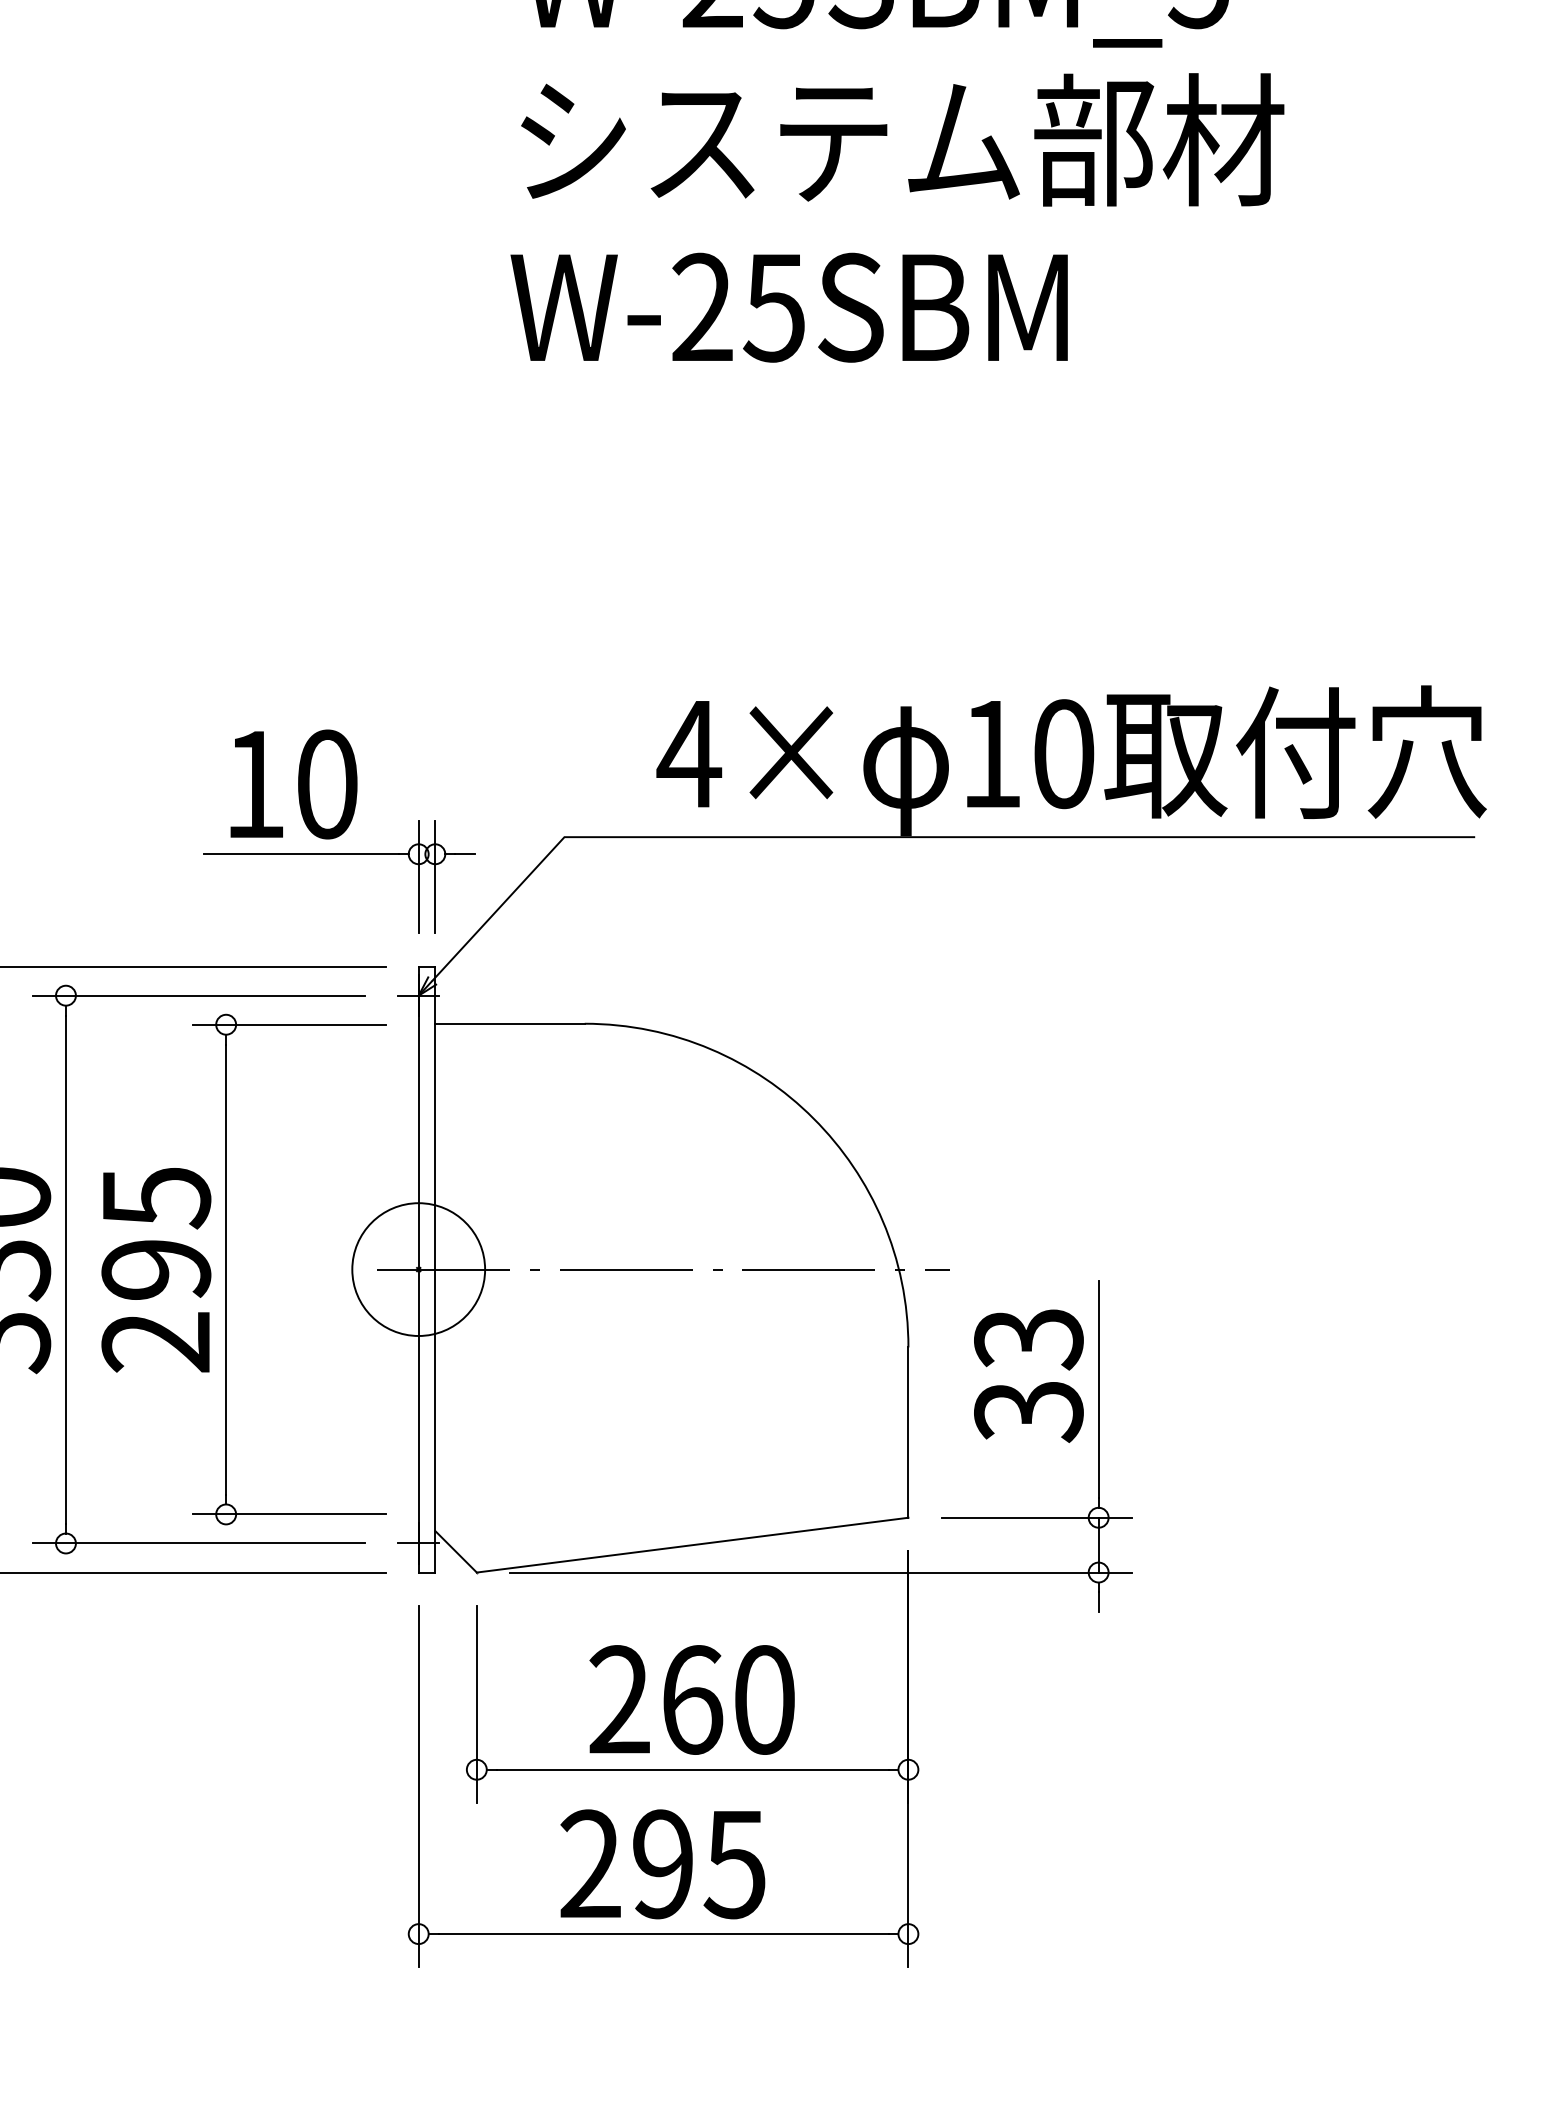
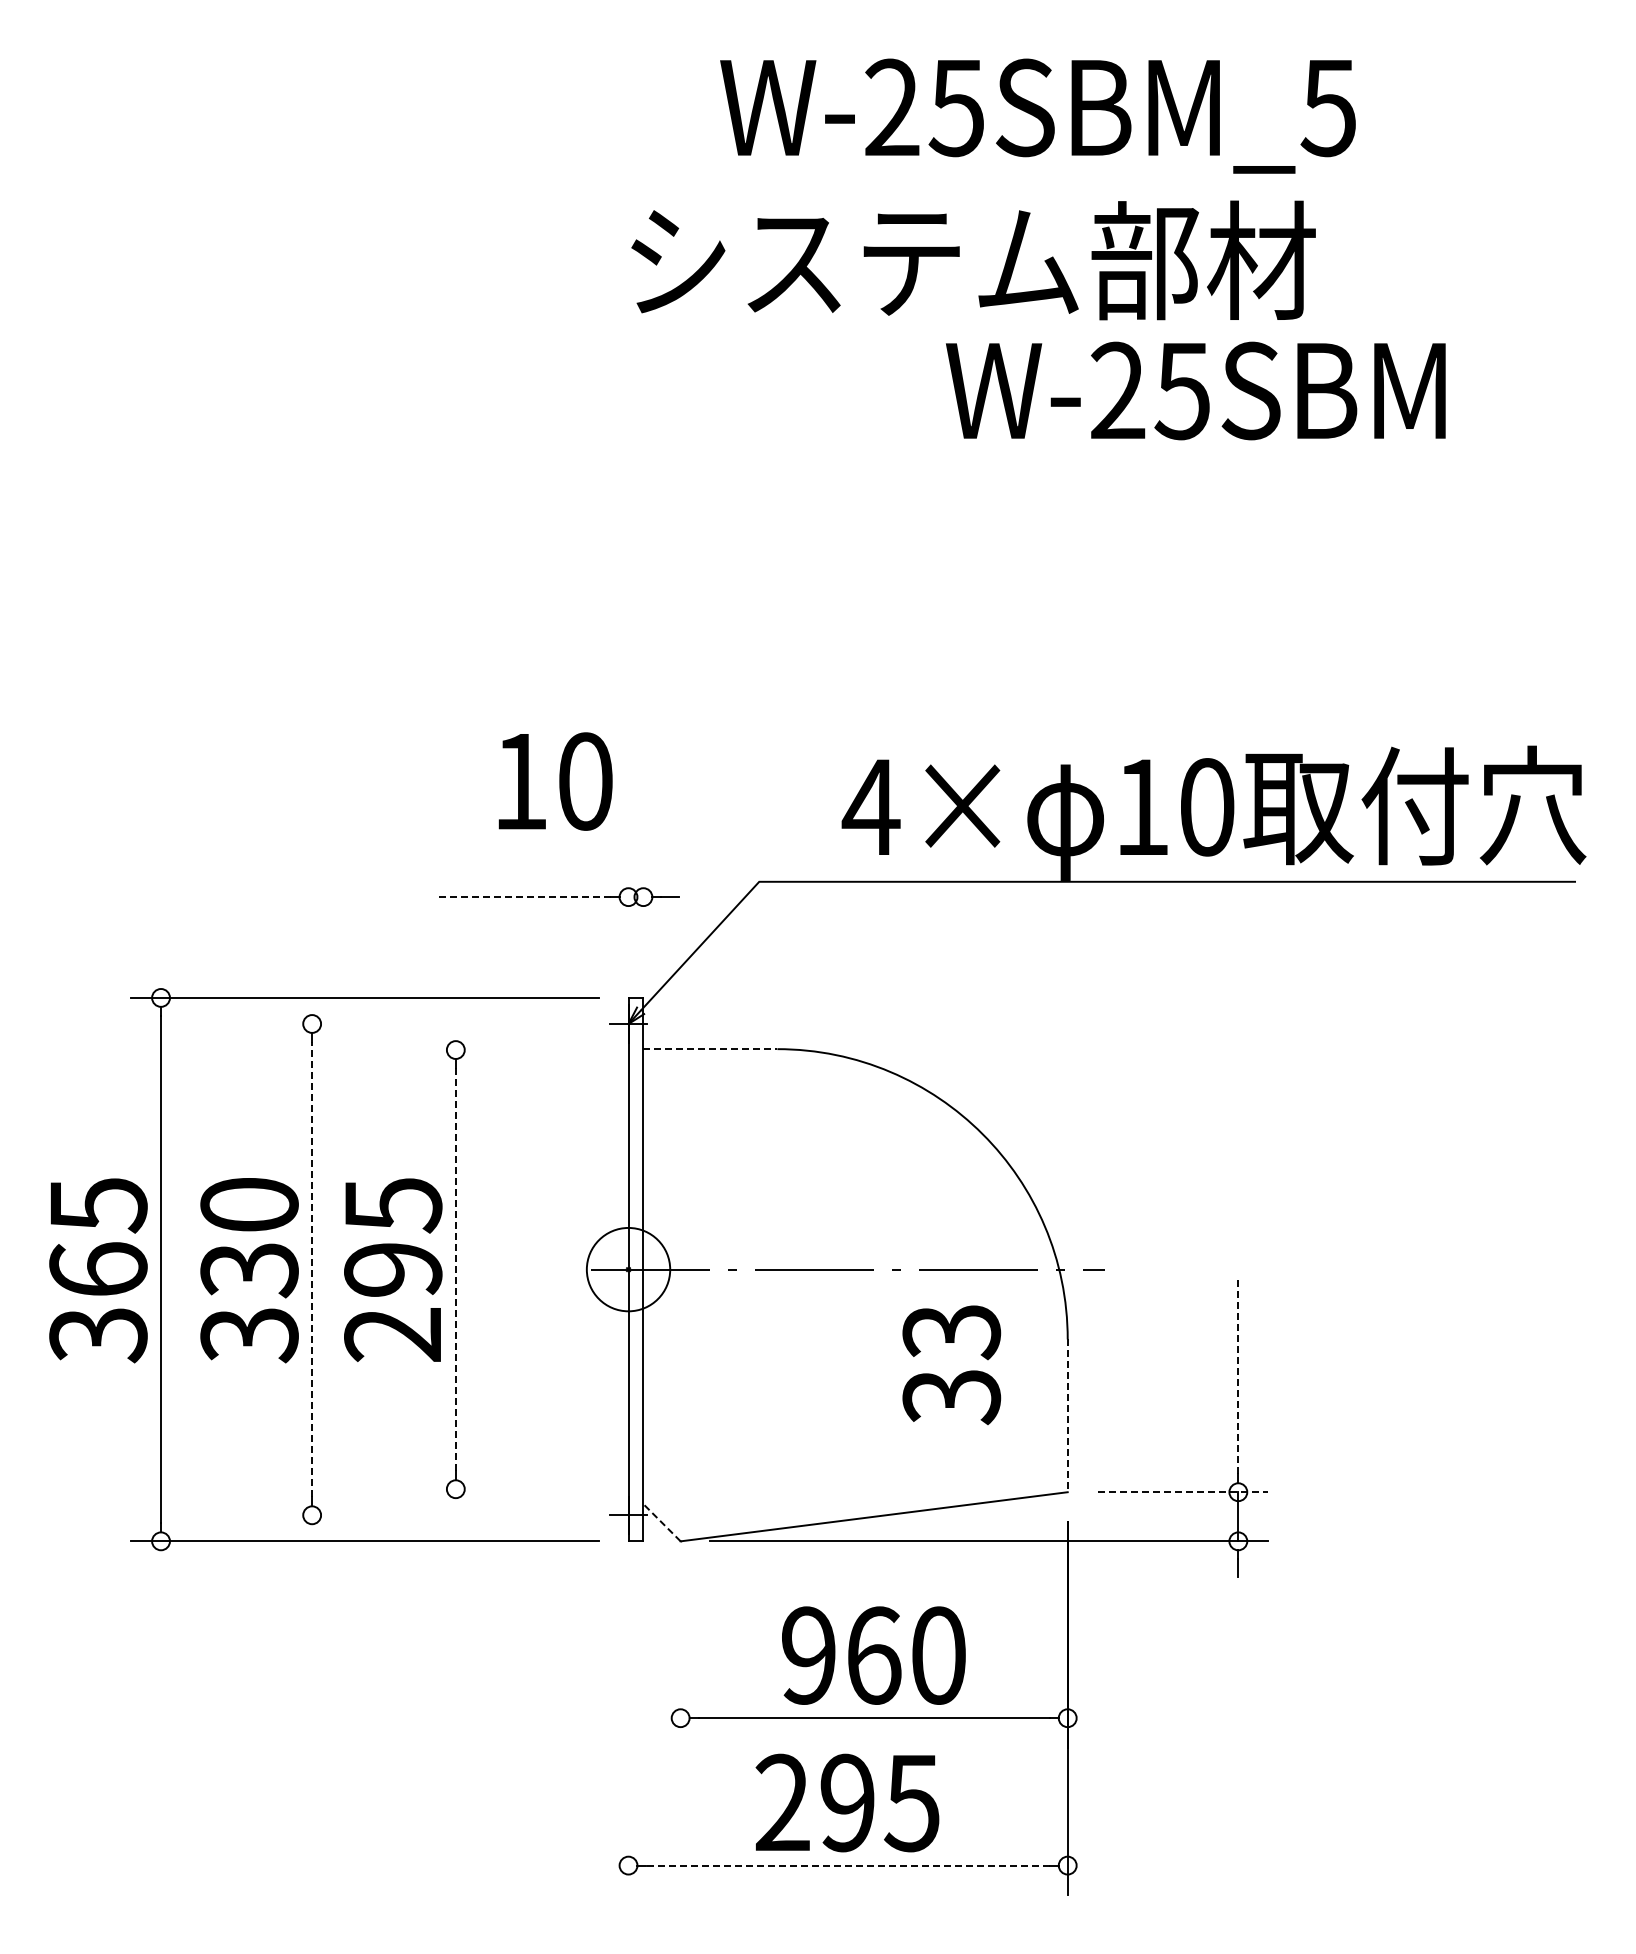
text: (902, 139) -> (973, 260), moved
text: (788, 307) -> (1195, 390), moved
text: (293, 784) -> (555, 781), moved
line: (301, 854) -> (523, 897), solid -> dashed
line: (418, 876) -> (628, 917), removed
line: (435, 876) -> (643, 917), removed
line: (199, 995) -> (431, 1023), removed
line: (510, 1024) -> (710, 1049), solid -> dashed
line: (289, 1025) -> (512, 1050), removed
line: (66, 1269) -> (312, 1269), solid -> dashed
line: (225, 1269) -> (455, 1269), solid -> dashed
circle: (418, 1269) -> (628, 1269), size x0.7
text: (1028, 1375) -> (951, 1364), moved
line: (1098, 1388) -> (1238, 1376), solid -> dashed
line: (908, 1433) -> (1067, 1416), solid -> dashed
line: (289, 1514) -> (512, 1489), removed
line: (1037, 1518) -> (1183, 1492), solid -> dashed
line: (199, 1543) -> (431, 1515), removed
line: (455, 1551) -> (661, 1522), solid -> dashed
text: (619, 1699) -> (808, 1655), 260 -> 960
line: (476, 1704) -> (680, 1659), removed
line: (418, 1786) -> (628, 1733), removed
line: (663, 1933) -> (848, 1865), solid -> dashed

